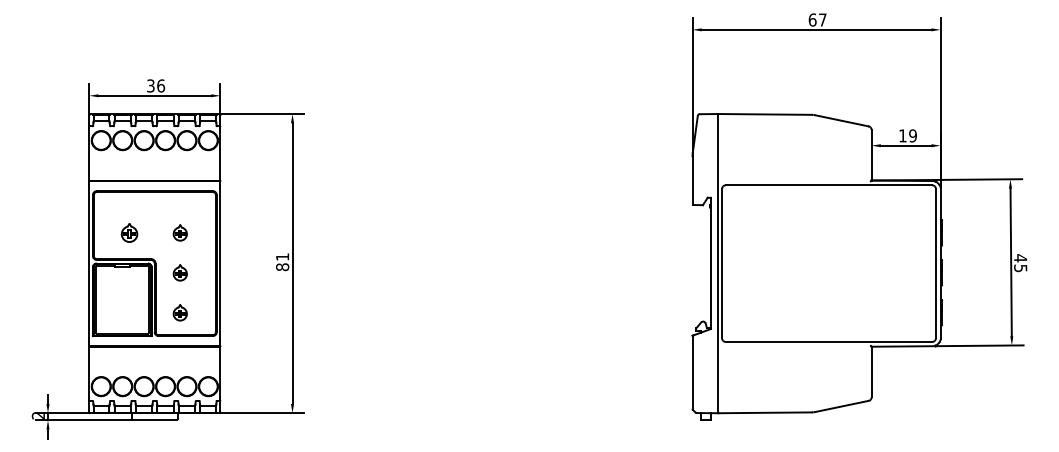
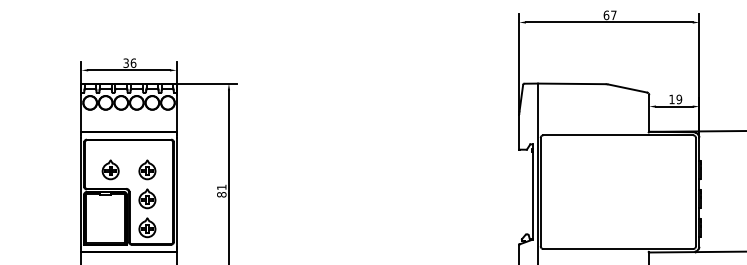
part: (129, 232) -> (110, 169), size x1.43
part: (180, 232) -> (147, 169), size x1.67
part: (180, 272) -> (147, 198), size x1.67
part: (180, 312) -> (147, 227), size x1.67

